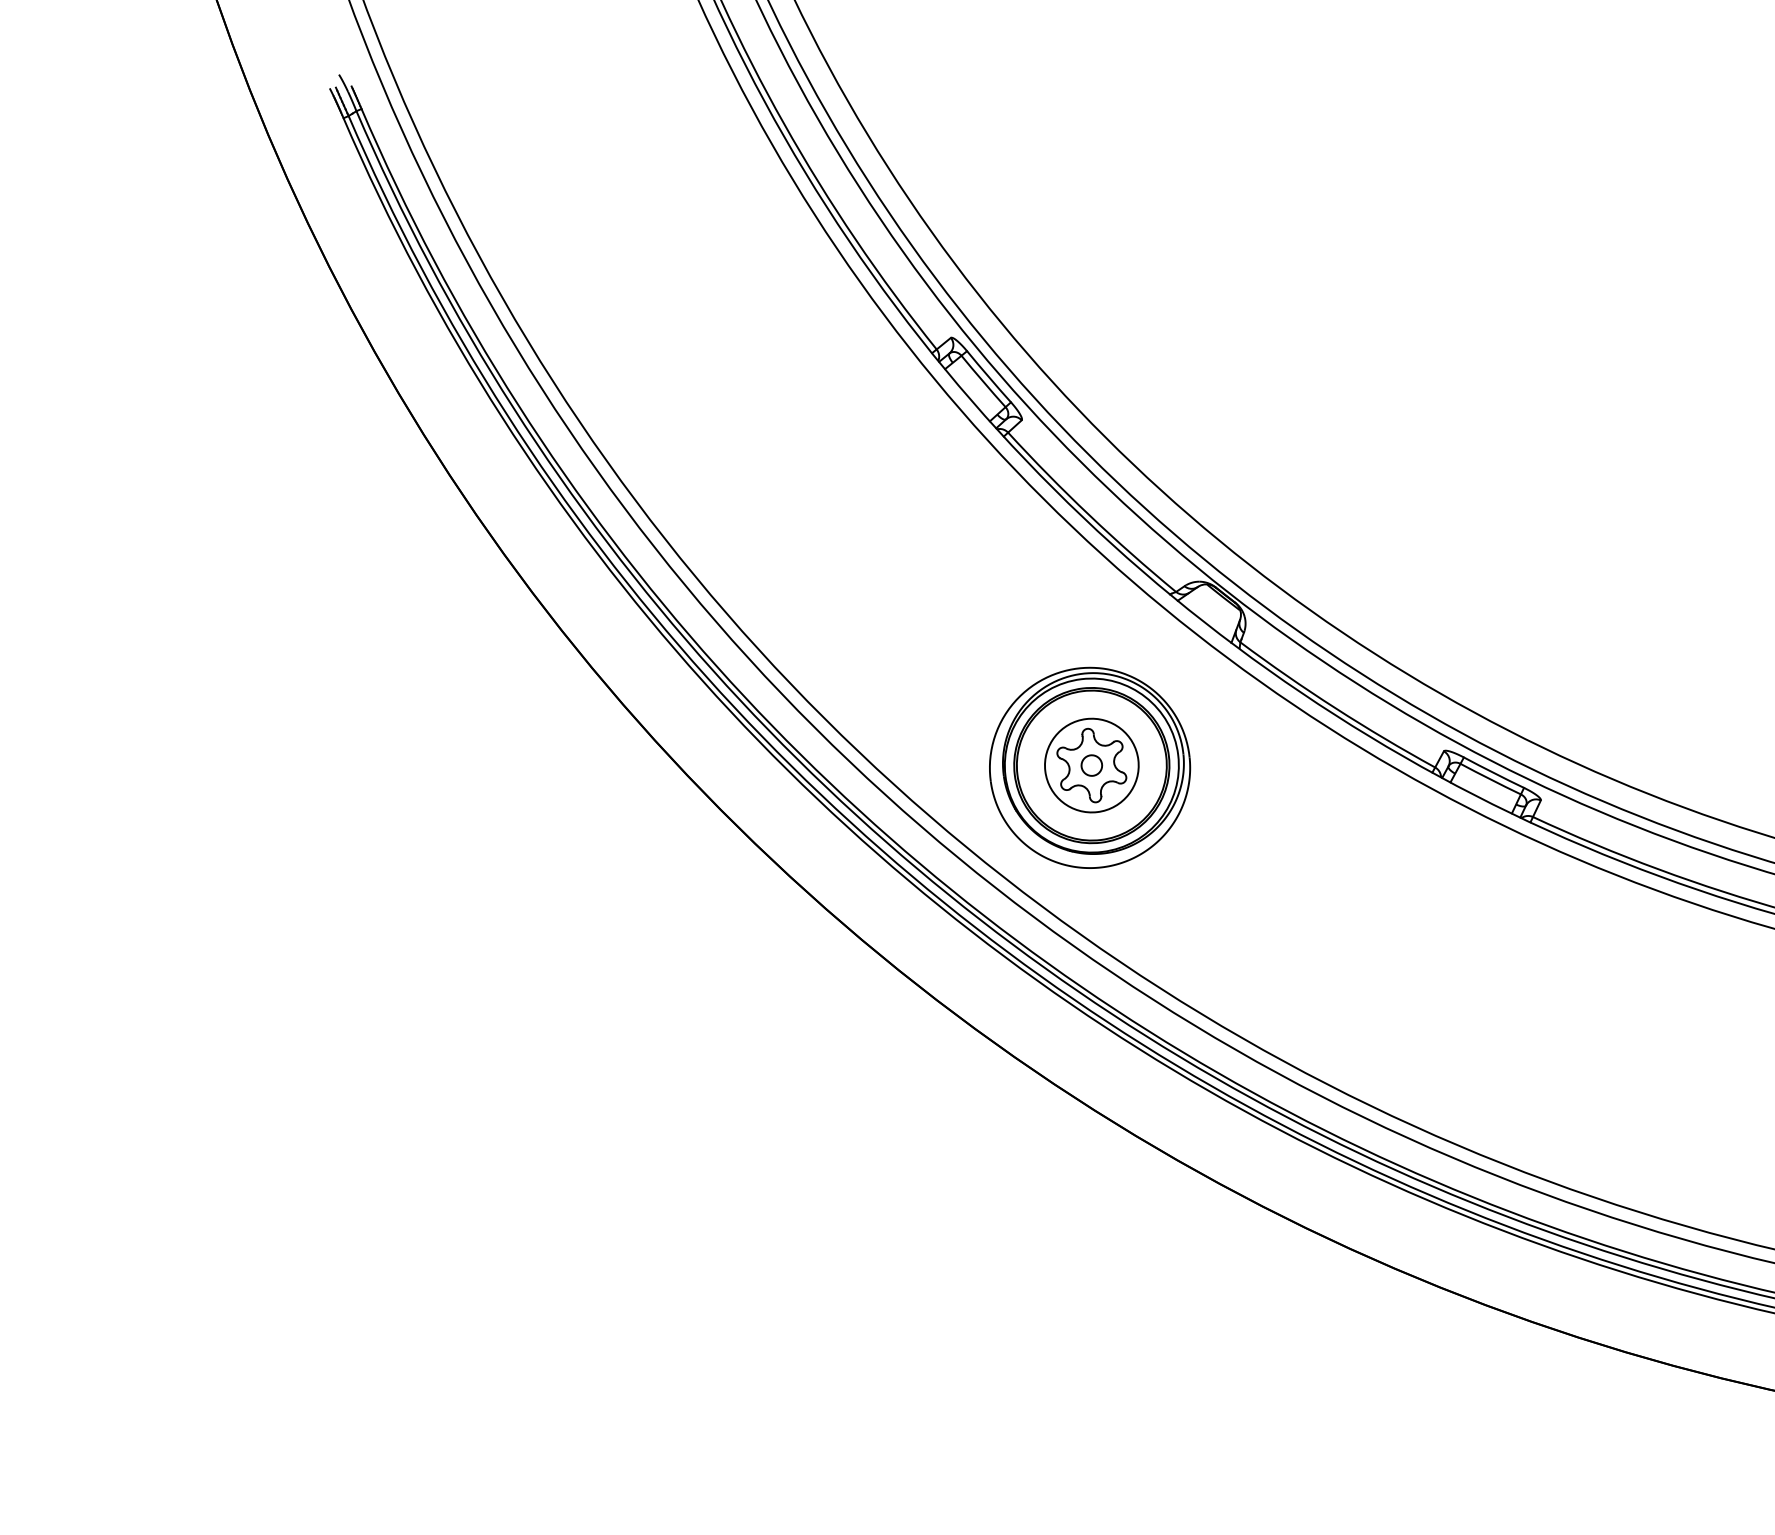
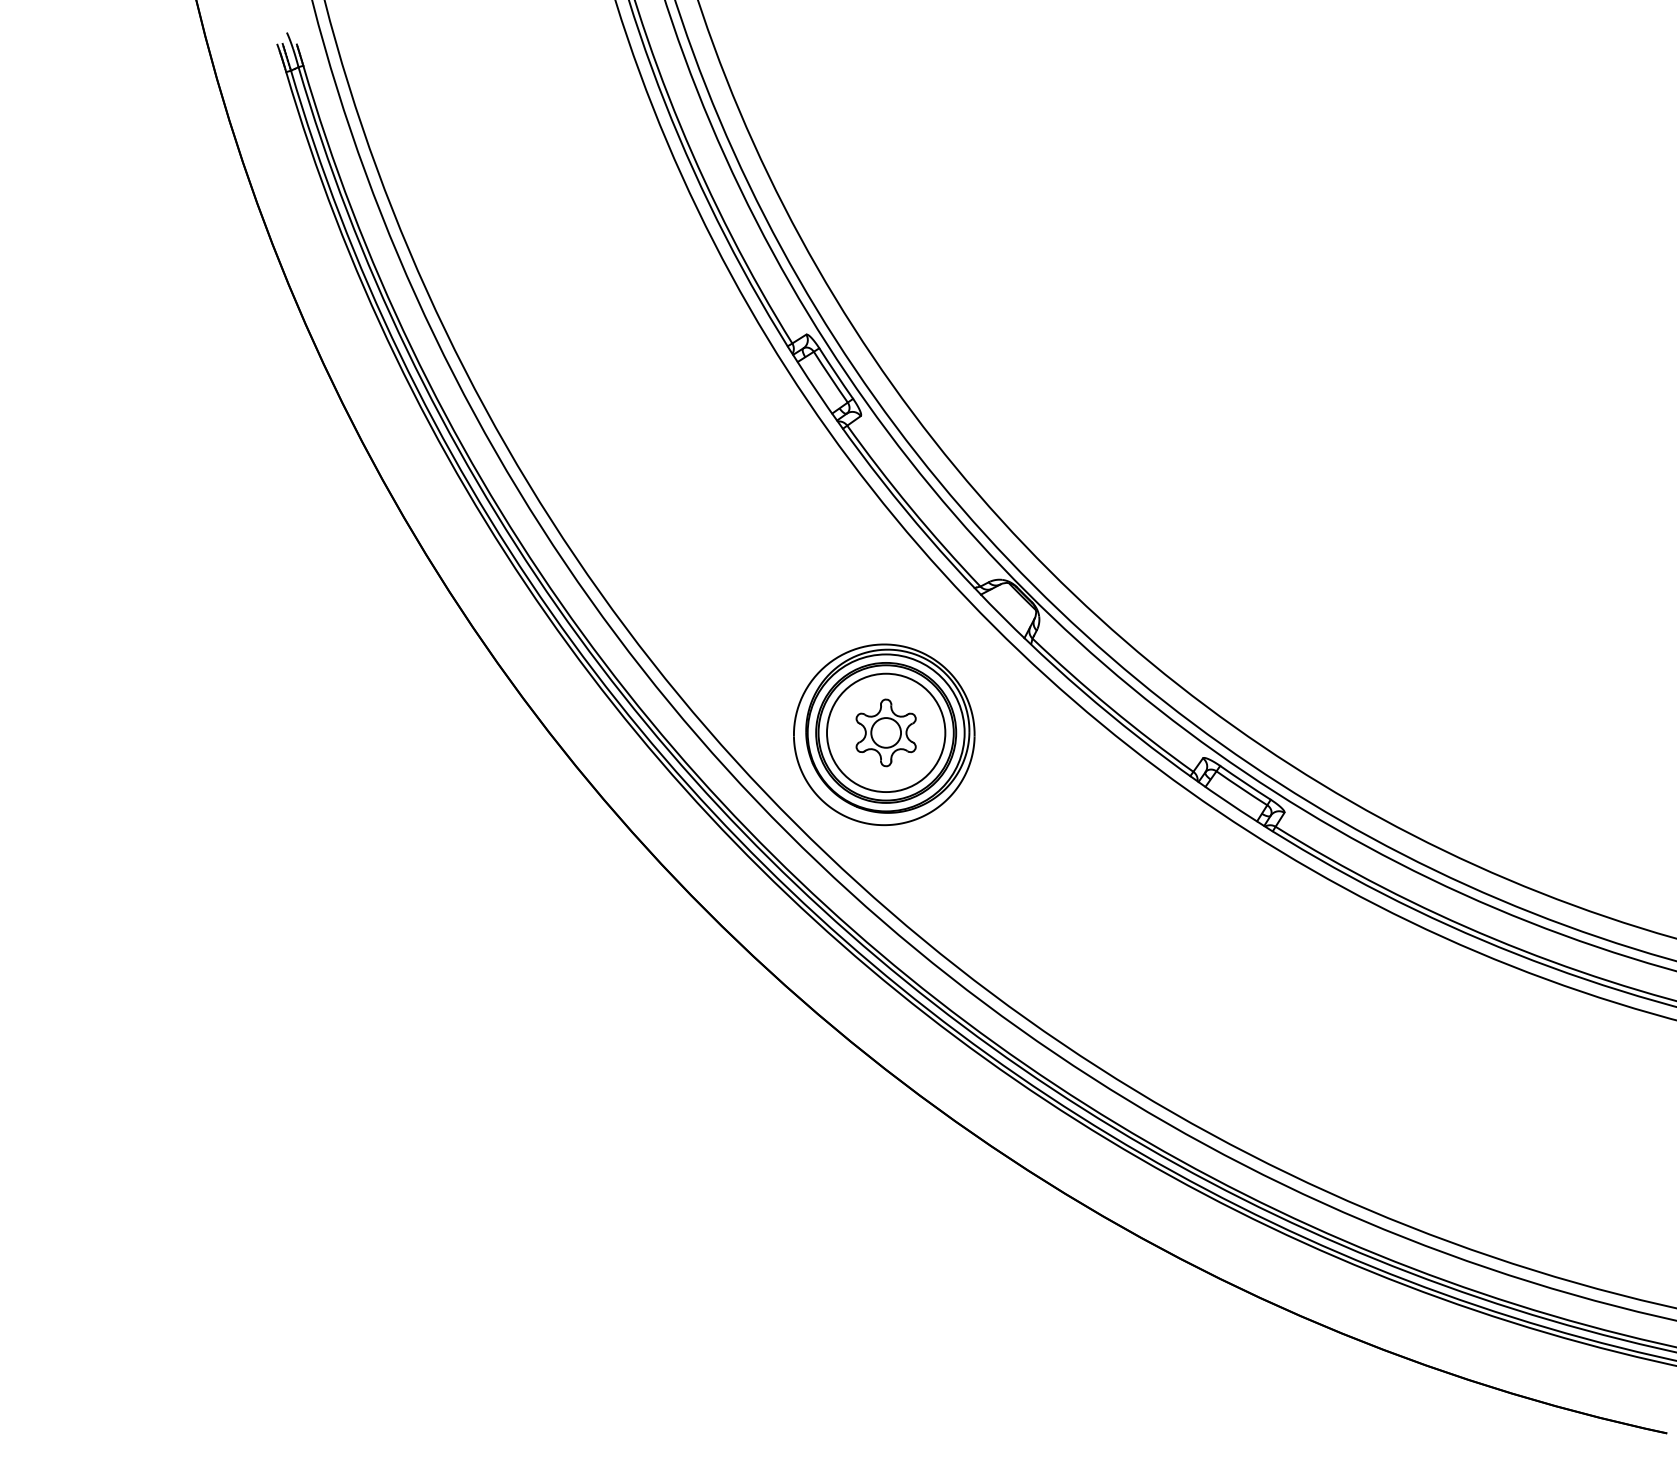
circle: (1091, 765) -> (885, 732), size x1.4
circle: (1091, 765) -> (885, 732), size x1.6

